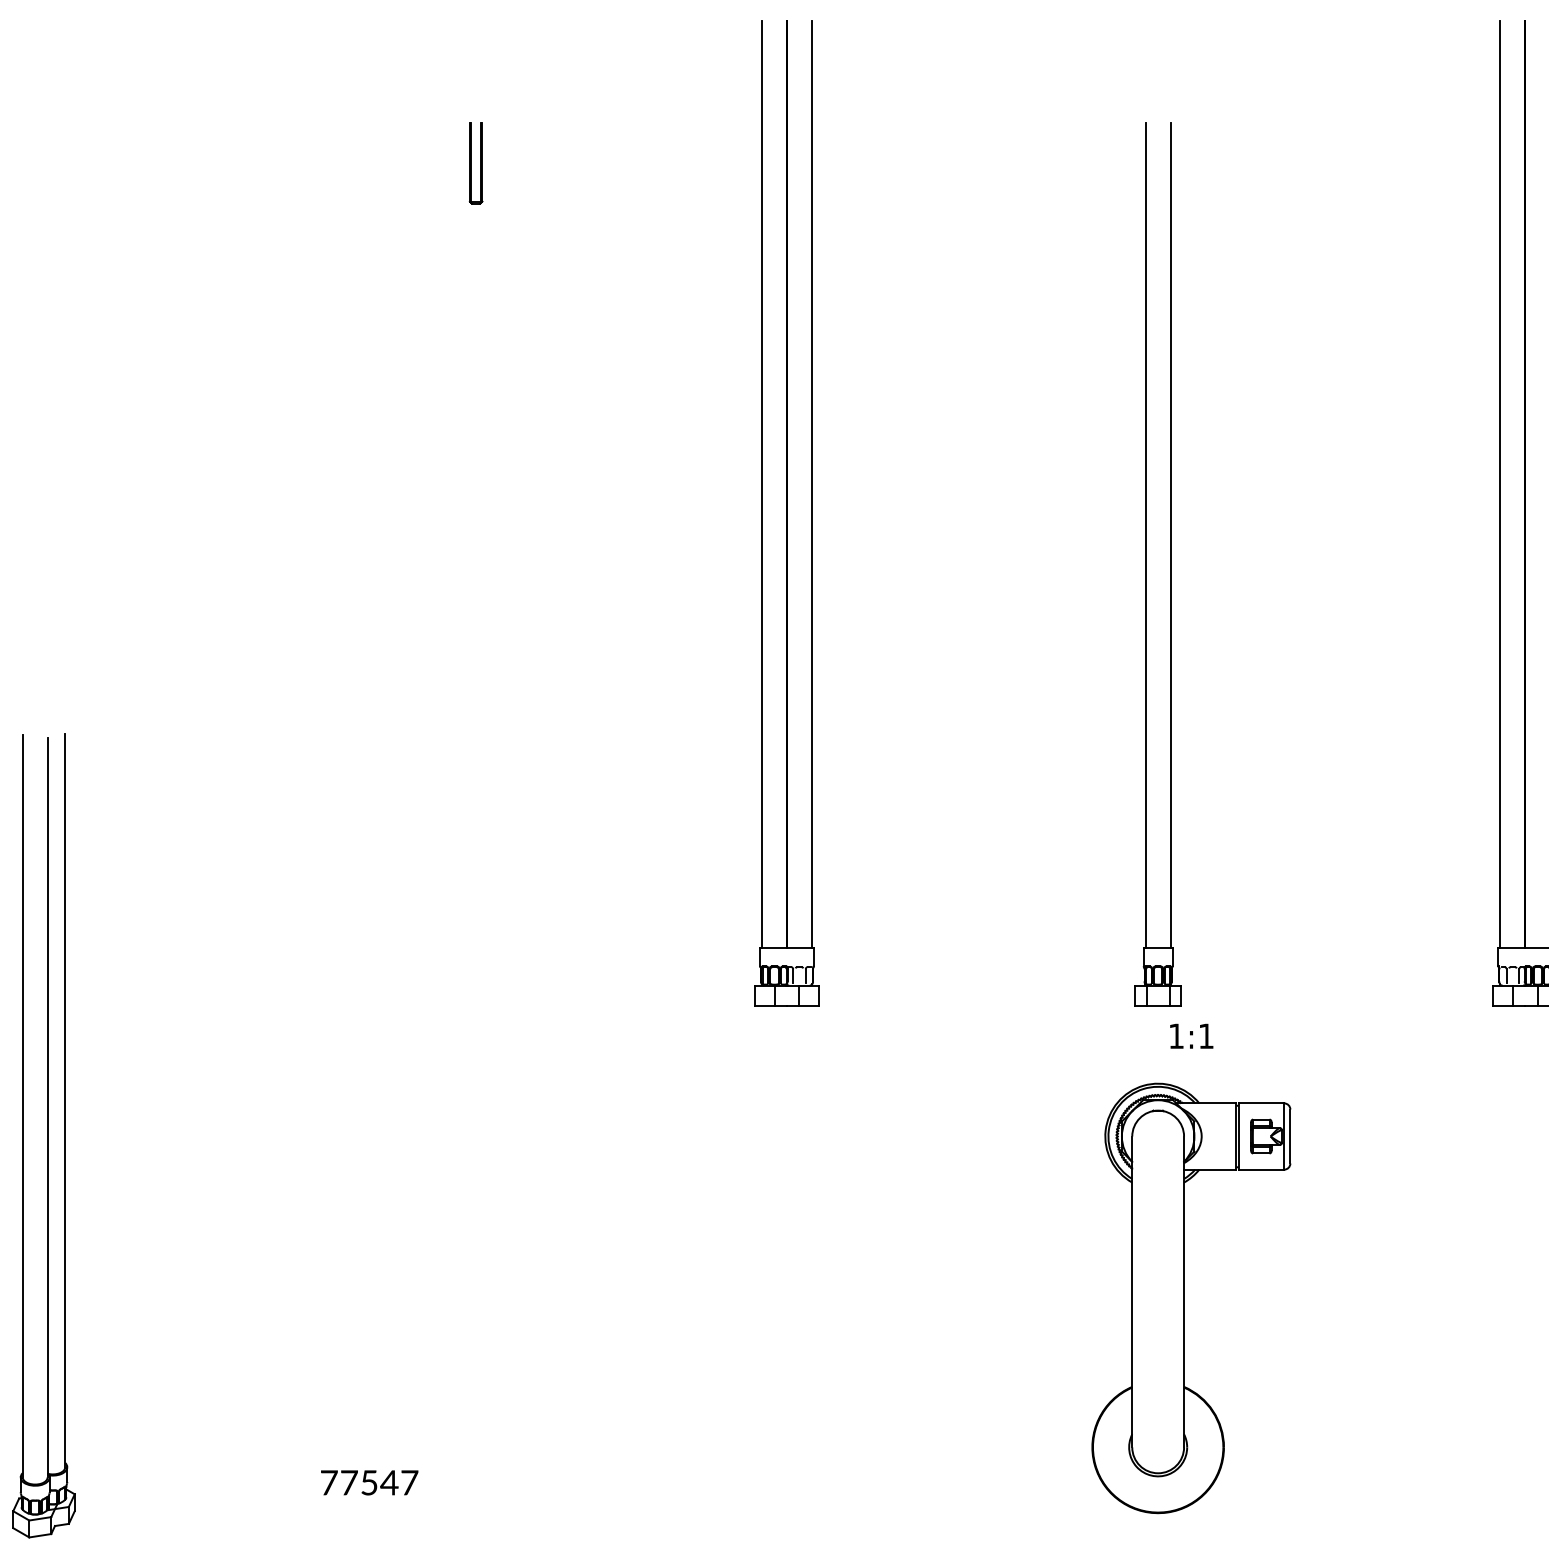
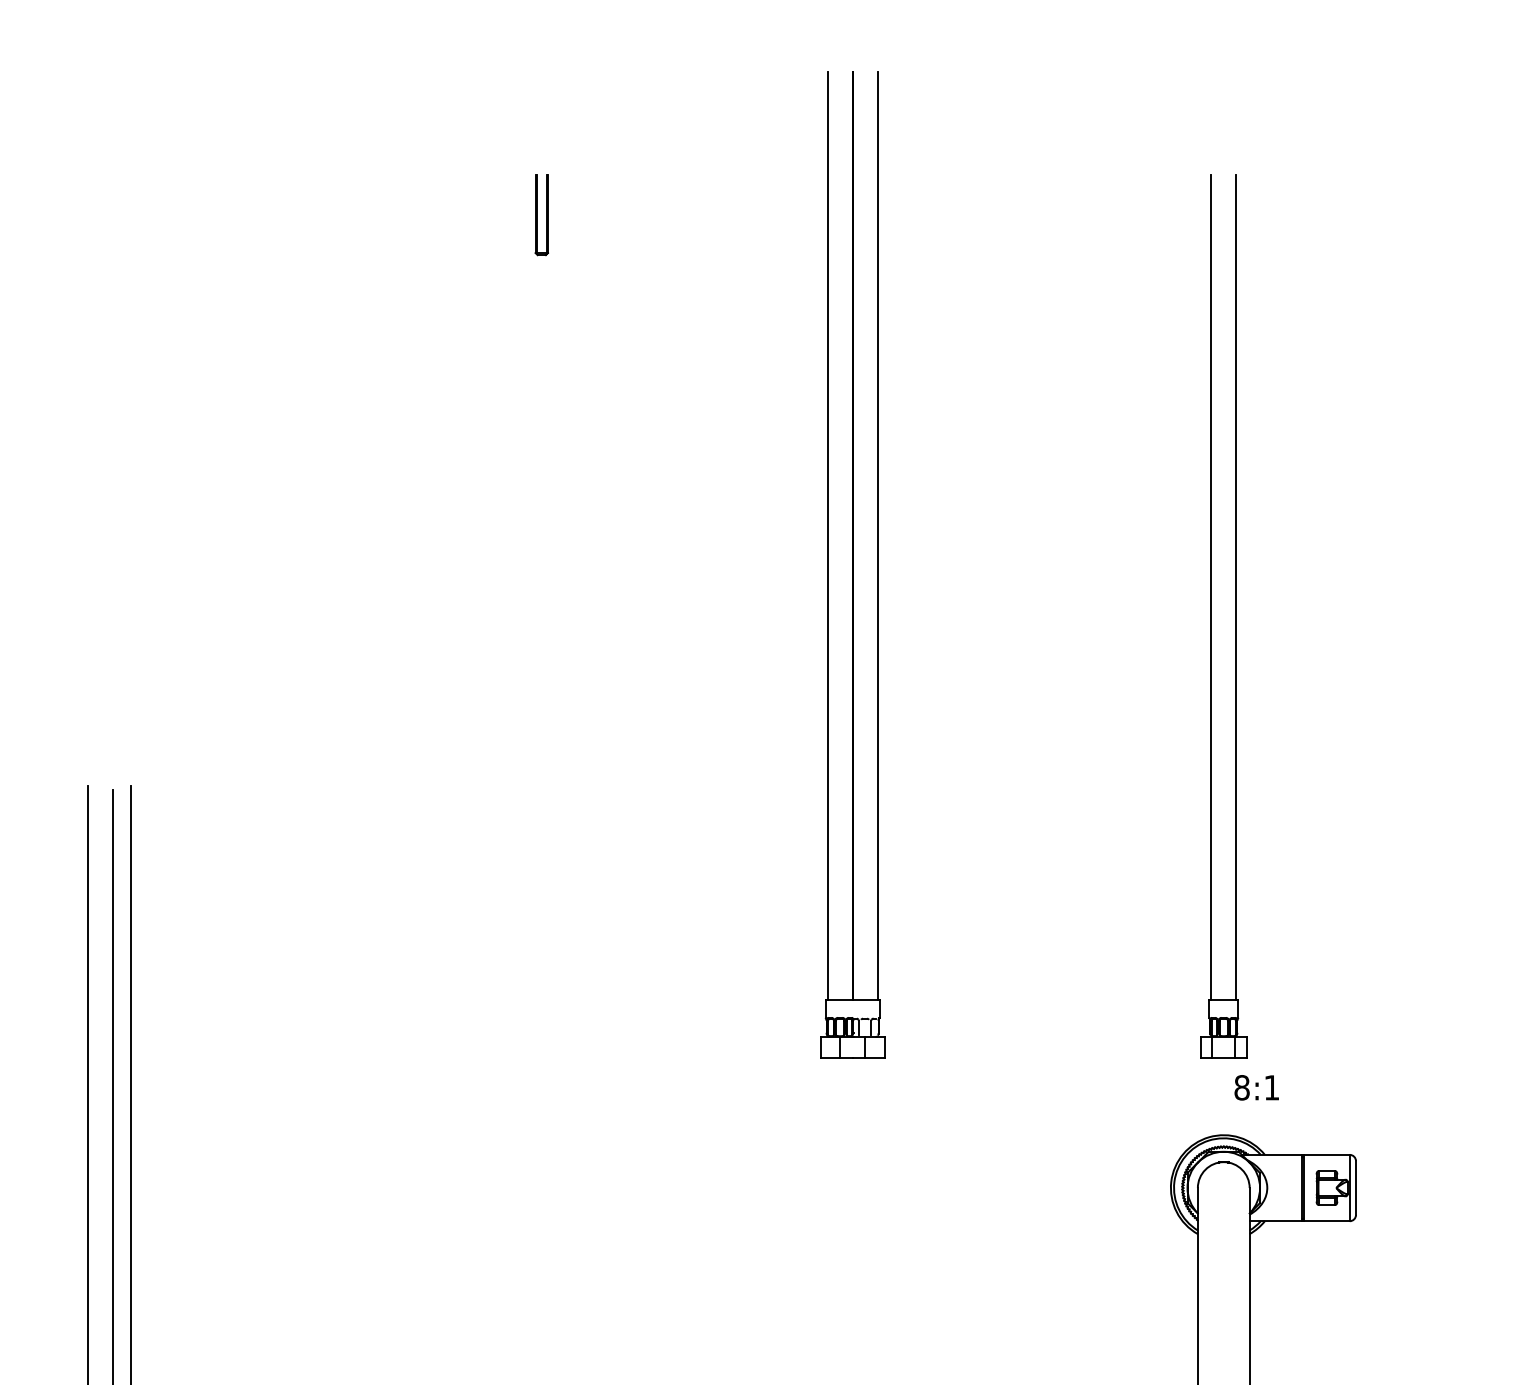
text: (1176, 1036) -> (1242, 1088), 1:1 -> 8:1

